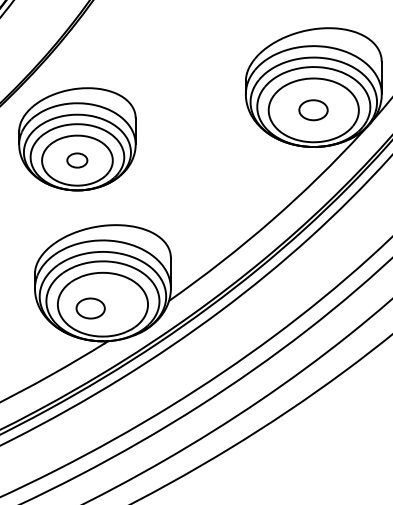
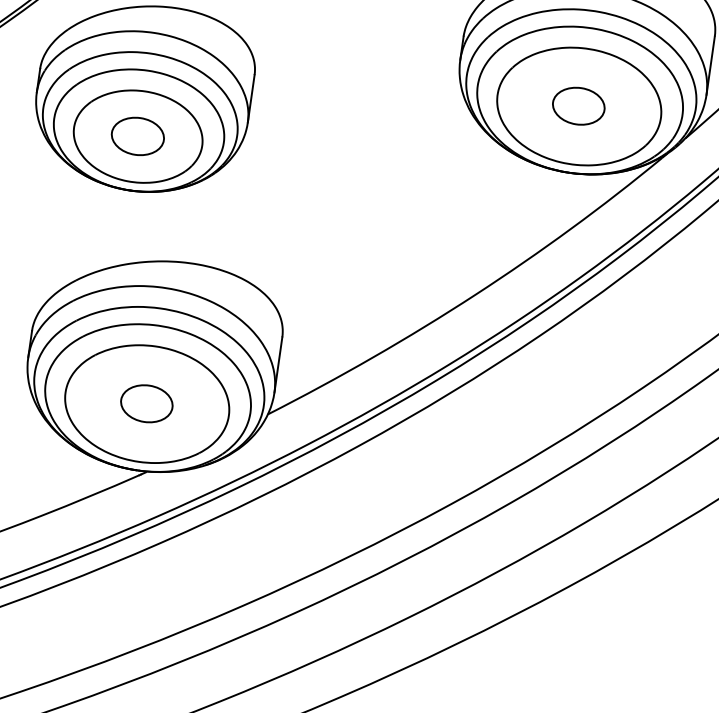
part: (77, 160) -> (138, 136), size x1.43
part: (90, 308) -> (146, 403), moved

